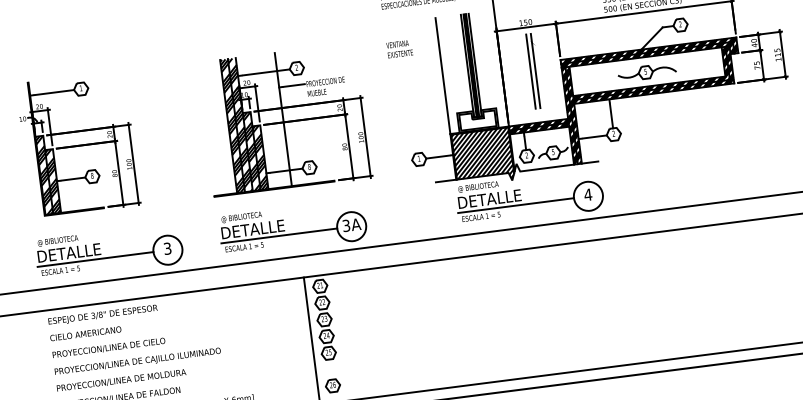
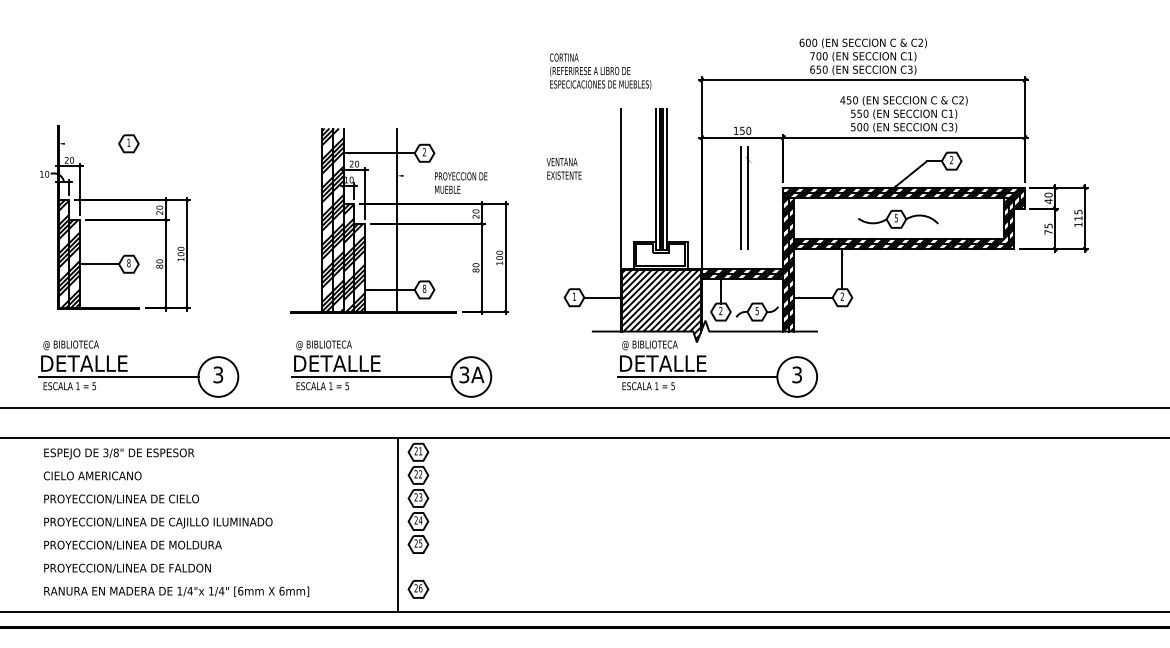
text: (399, 48) -> (563, 168), moved
line: (291, 85) -> (414, 175), removed
line: (51, 92) -> (88, 143), removed
text: (587, 194) -> (796, 374), 4 -> 3

